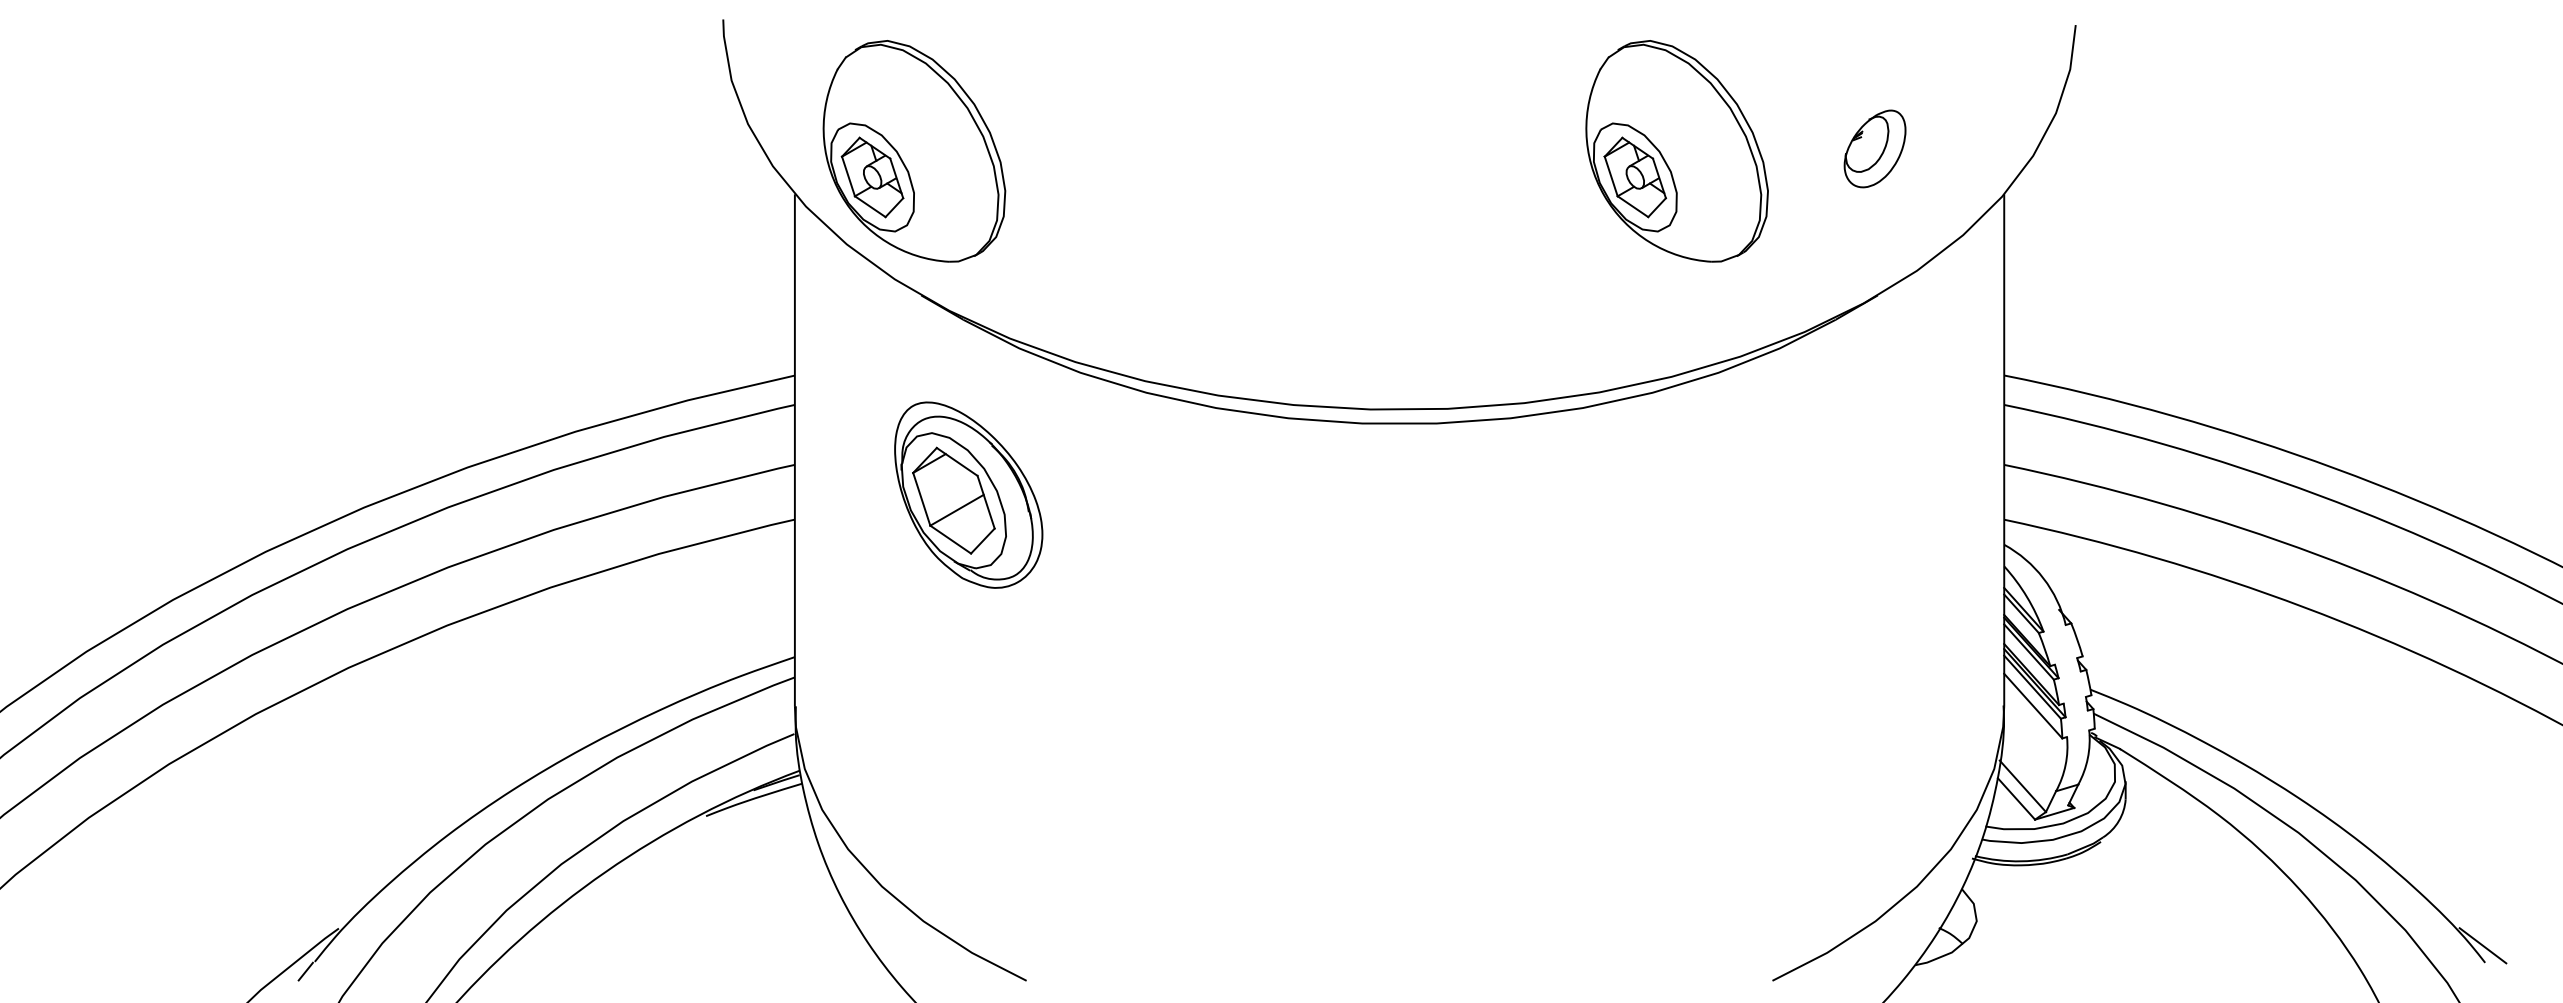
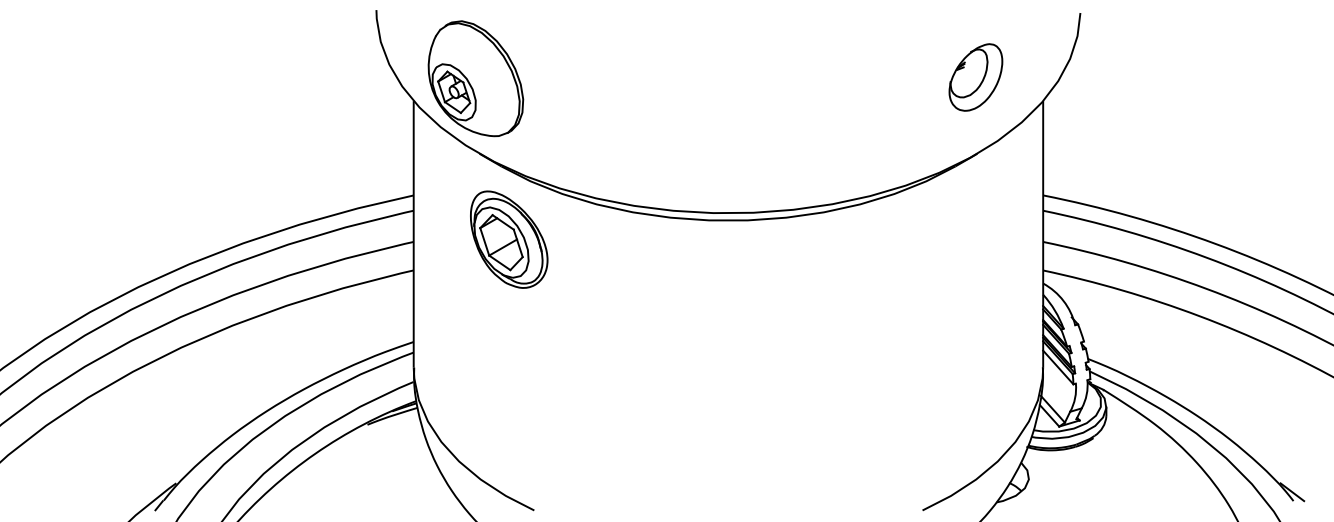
part: (1874, 148) -> (975, 77), size x1.67
part: (1676, 150) -> (872, 78), removed
part: (969, 494) -> (509, 239), moved

